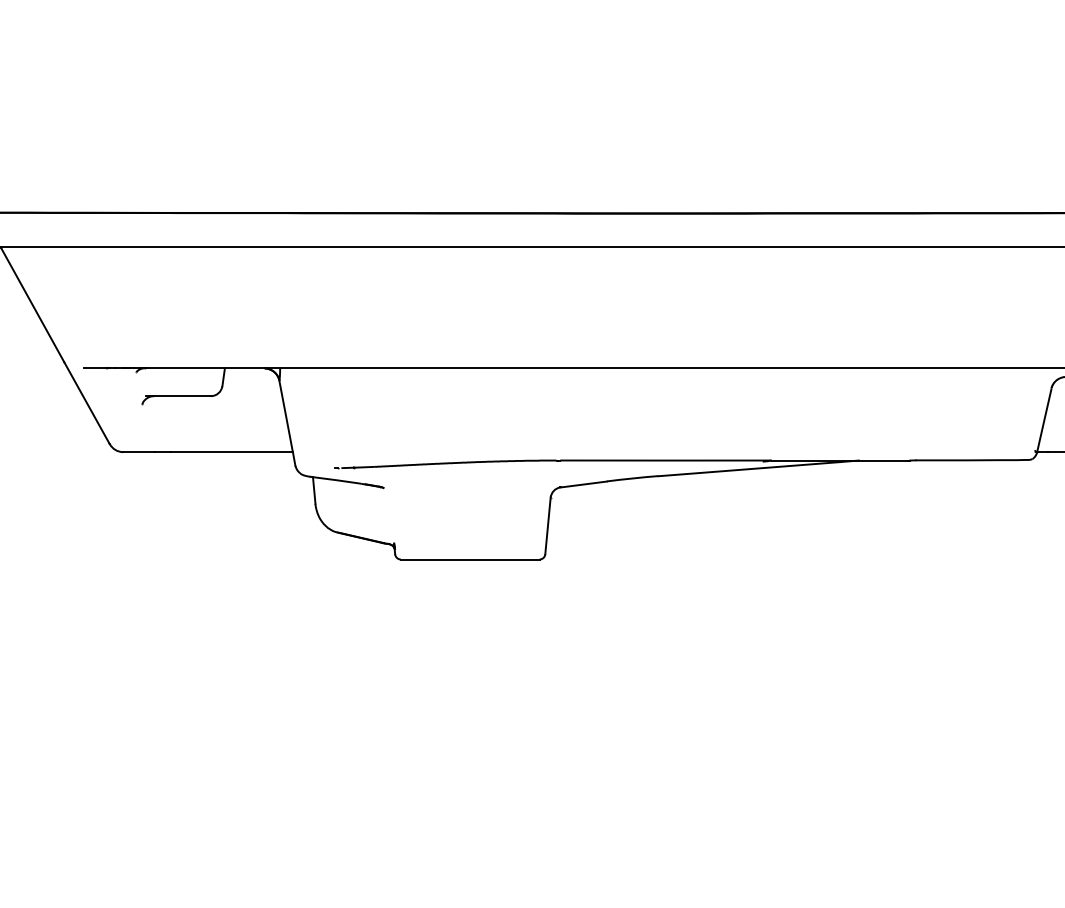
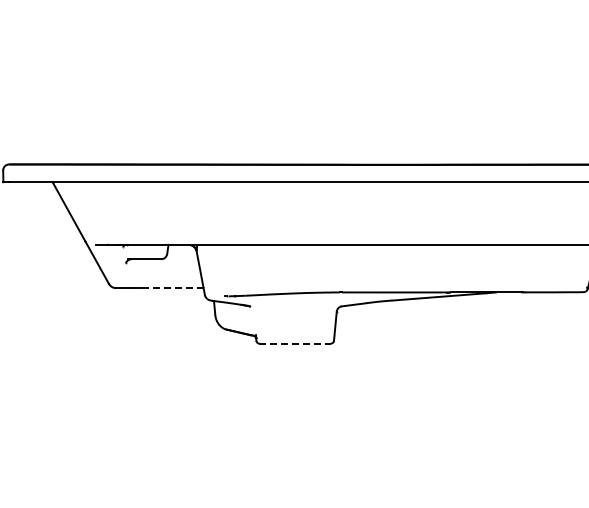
line: (230, 452) -> (171, 288), solid -> dashed
line: (470, 559) -> (295, 343), solid -> dashed

